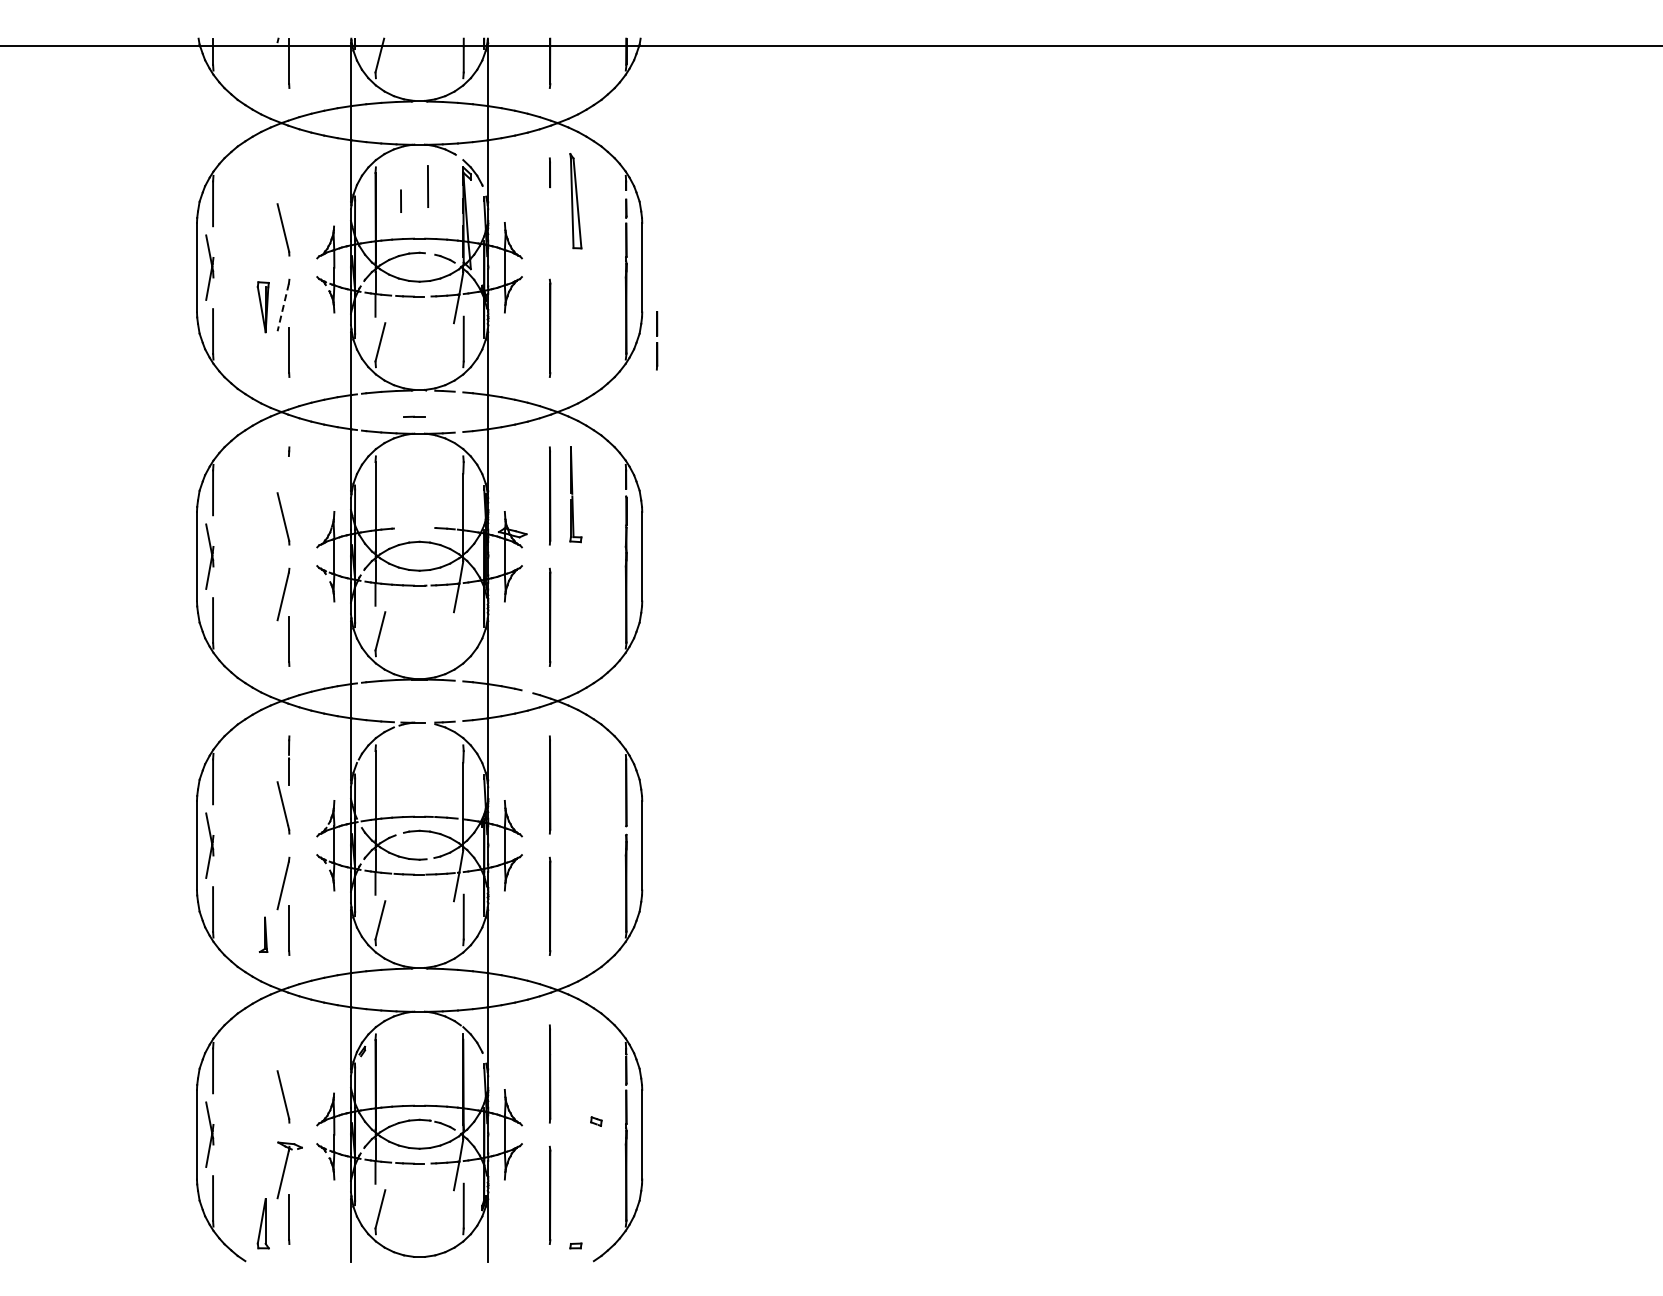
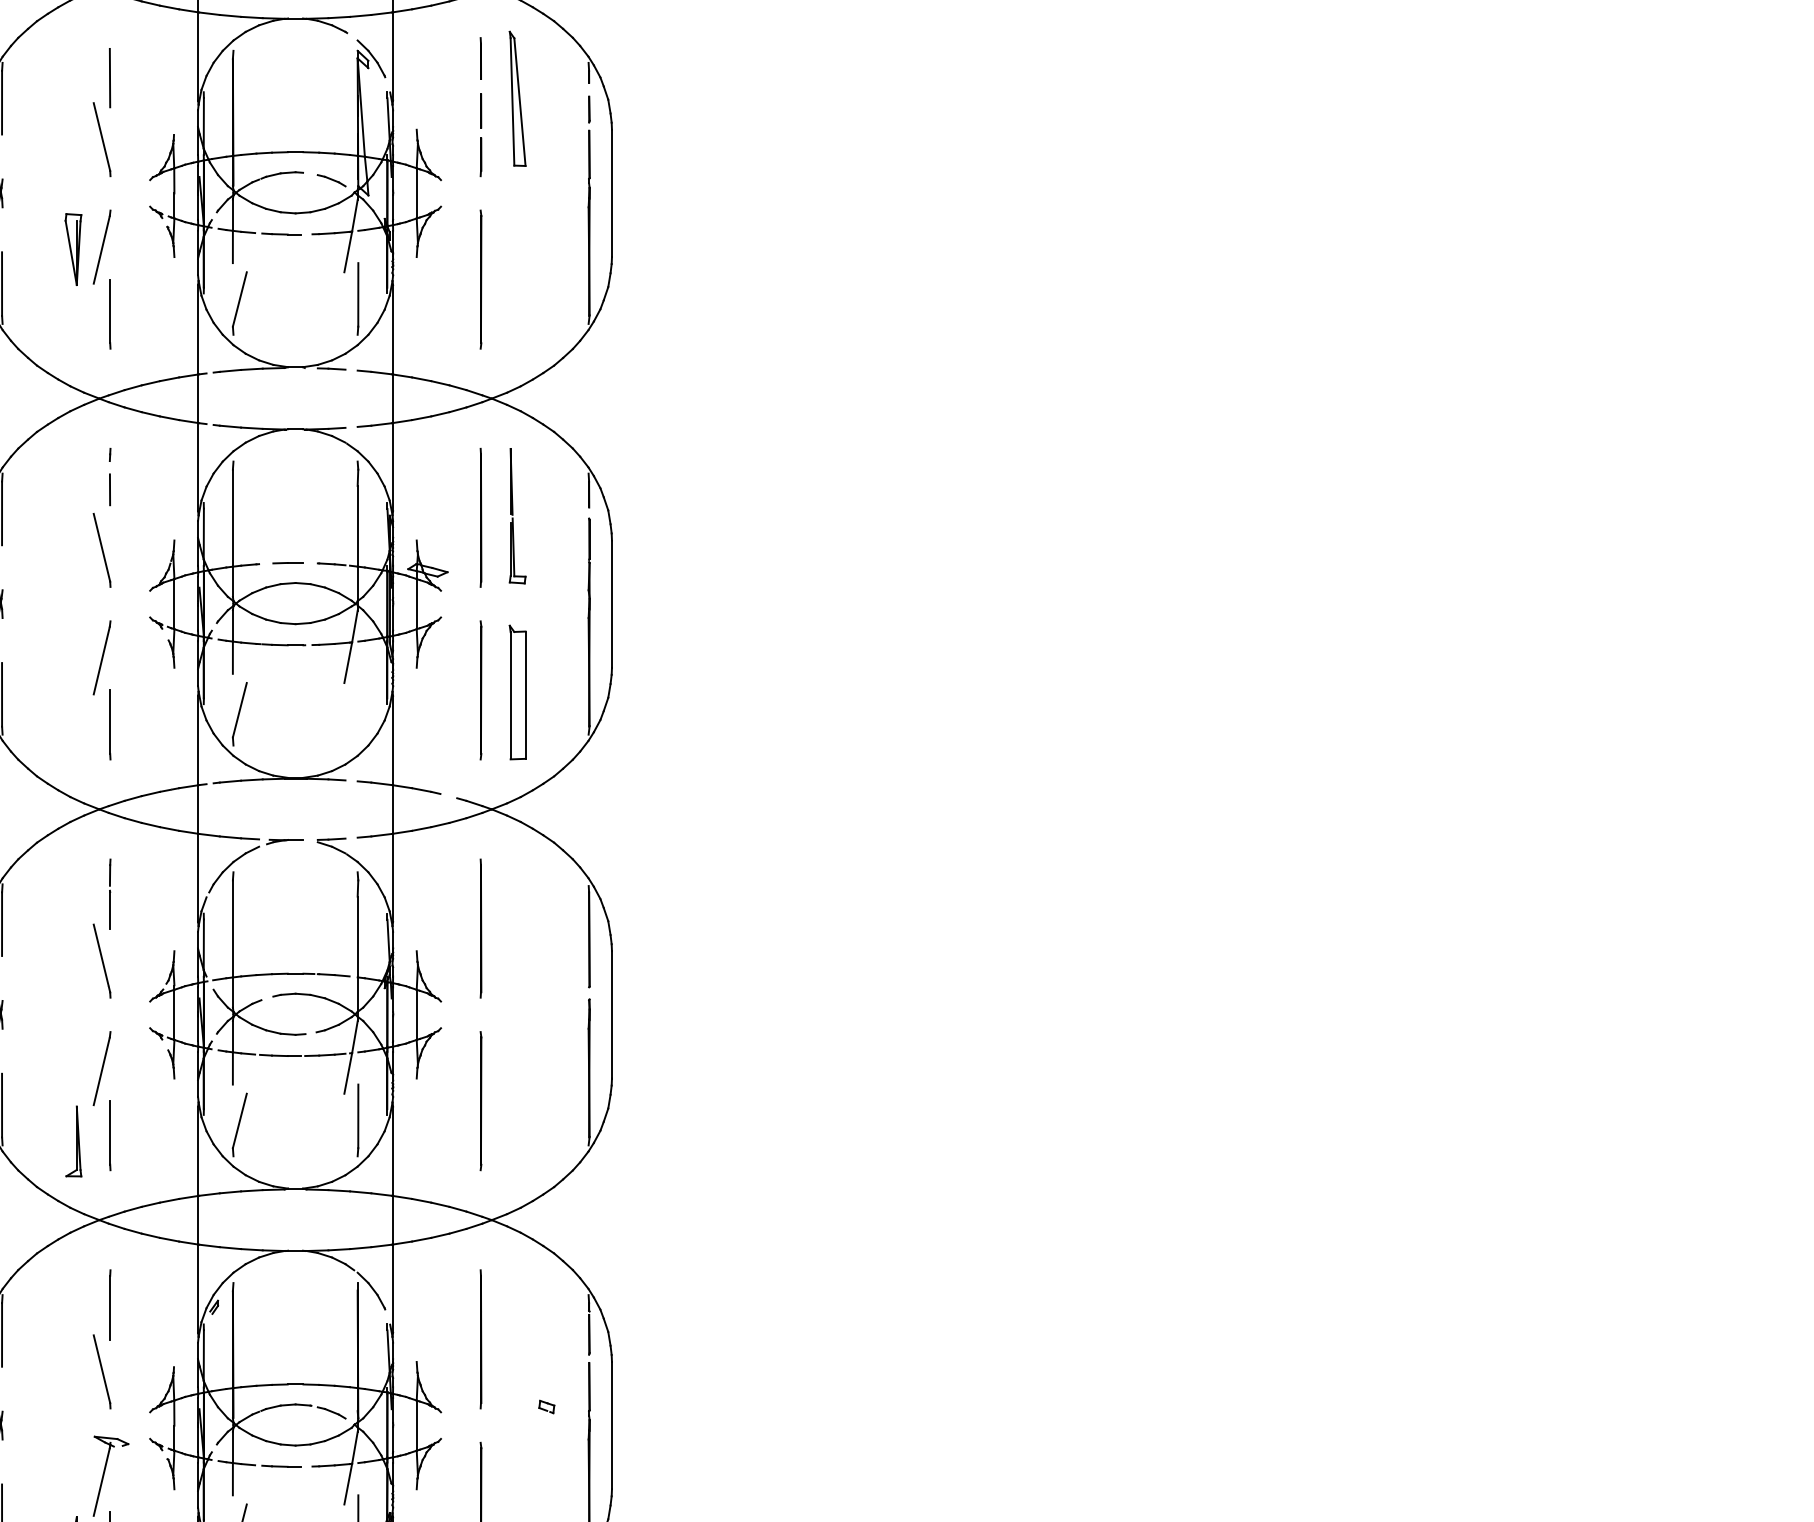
line: (428, 186) -> (110, 78), moved
line: (400, 200) -> (109, 488), moved
line: (283, 307) -> (102, 249), dashed -> solid
line: (657, 342) -> (481, 137), moved
line: (414, 416) -> (288, 562), moved
part: (575, 618) -> (517, 691), added
part: (263, 934) -> (73, 1141), size x1.43
line: (289, 1049) -> (110, 1304), added

